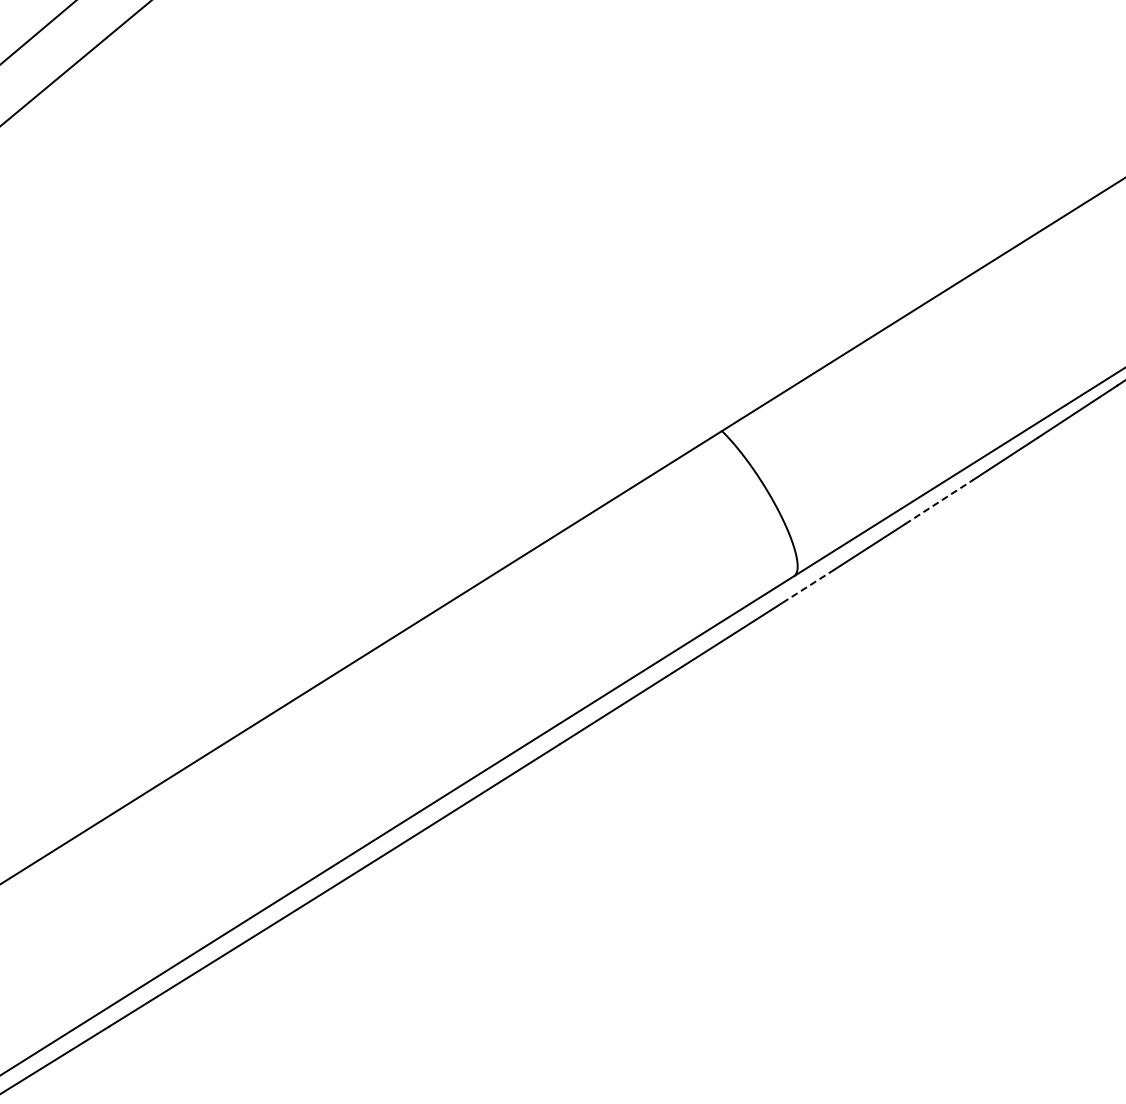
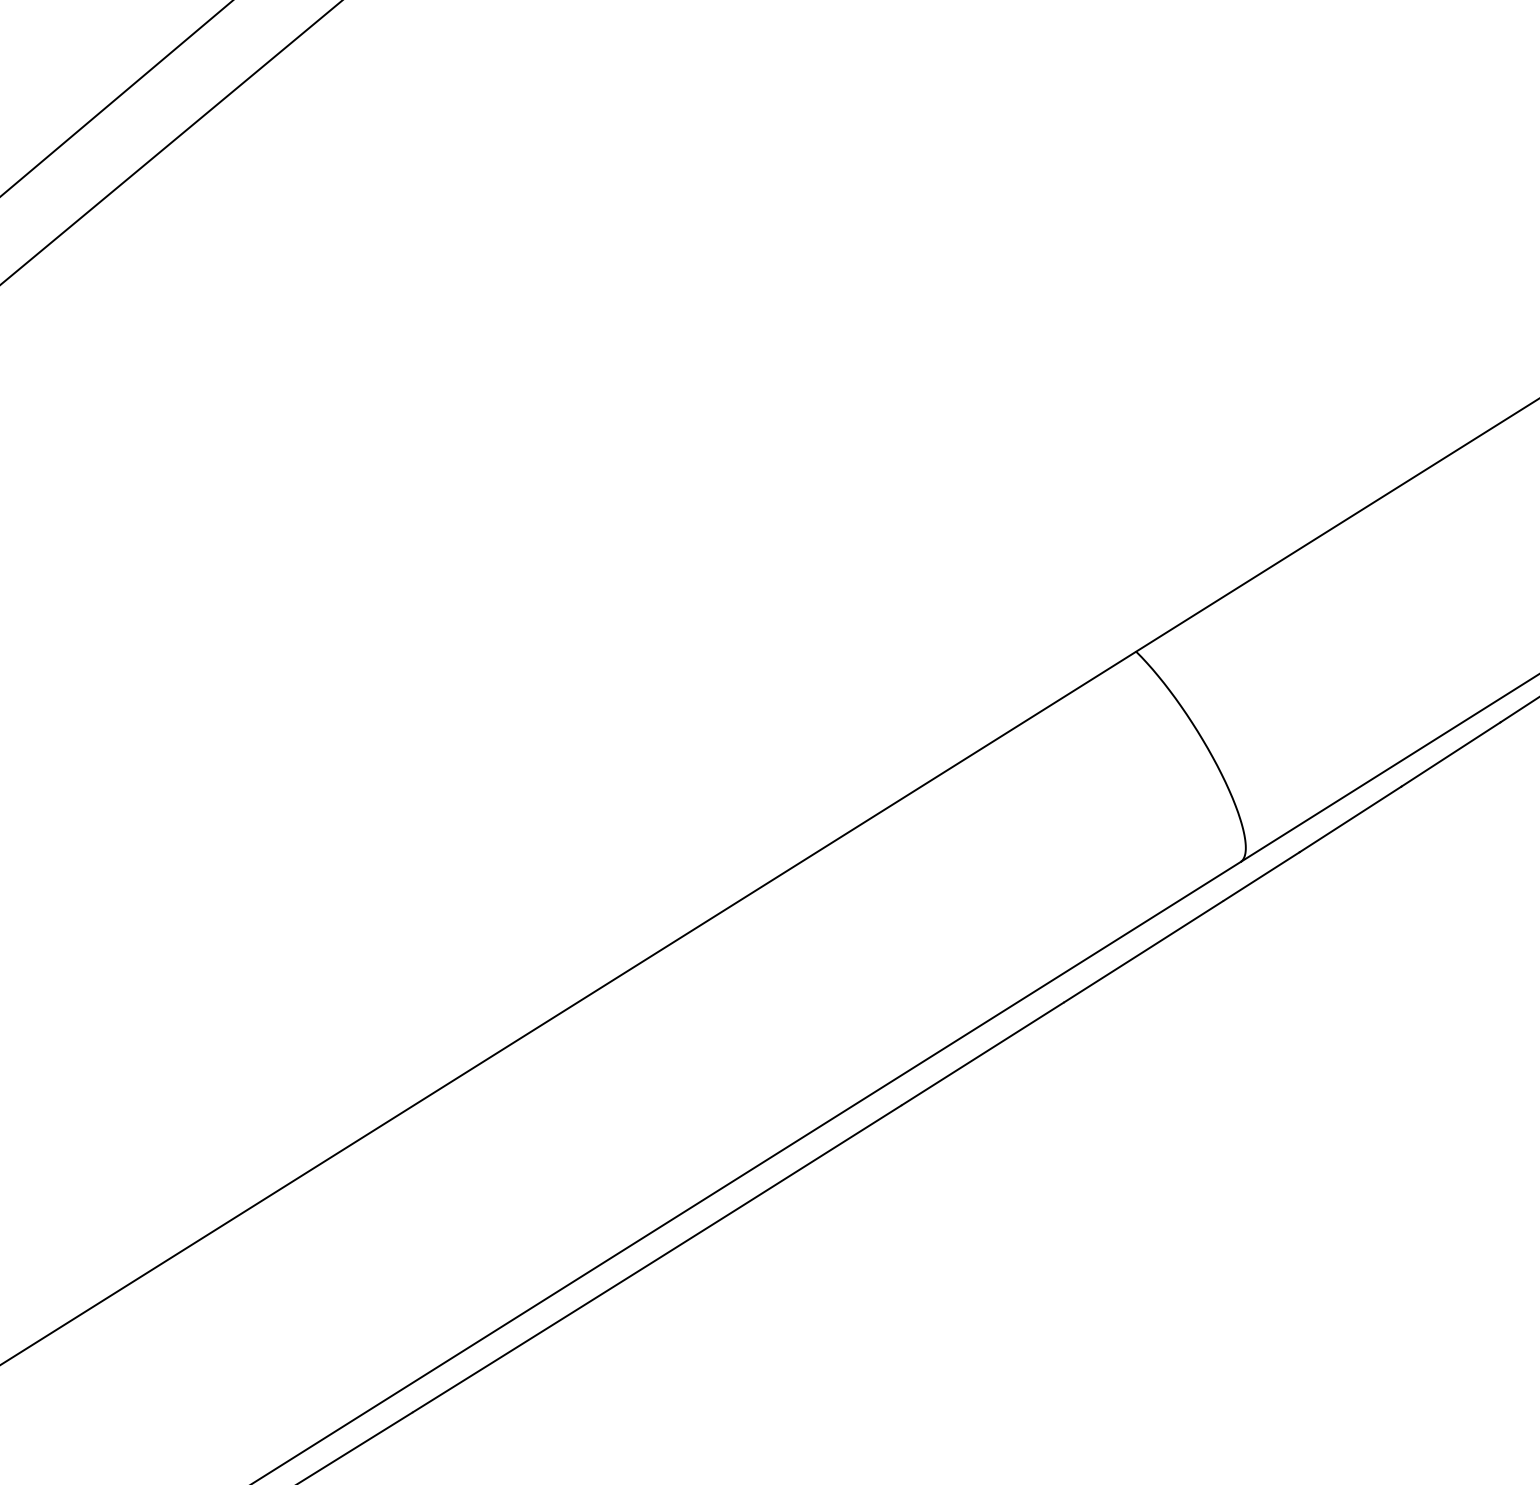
line: (939, 501) -> (1451, 753), dashed -> solid
line: (809, 585) -> (1262, 875), dashed -> solid

